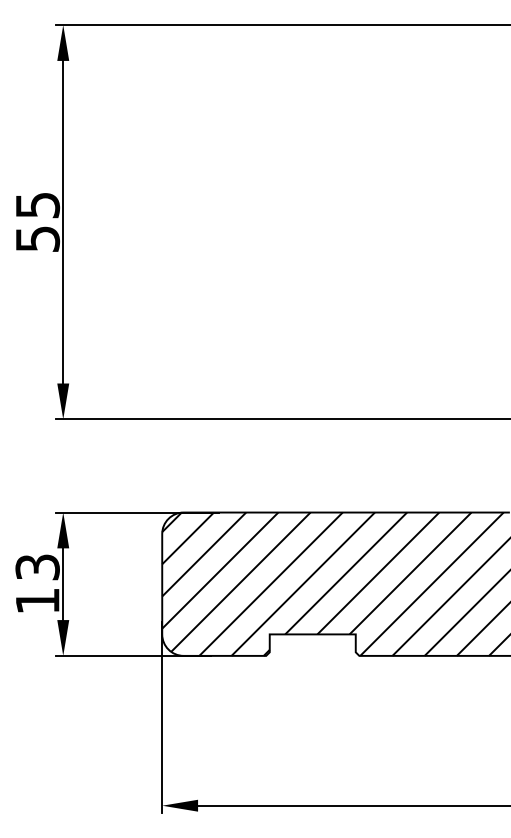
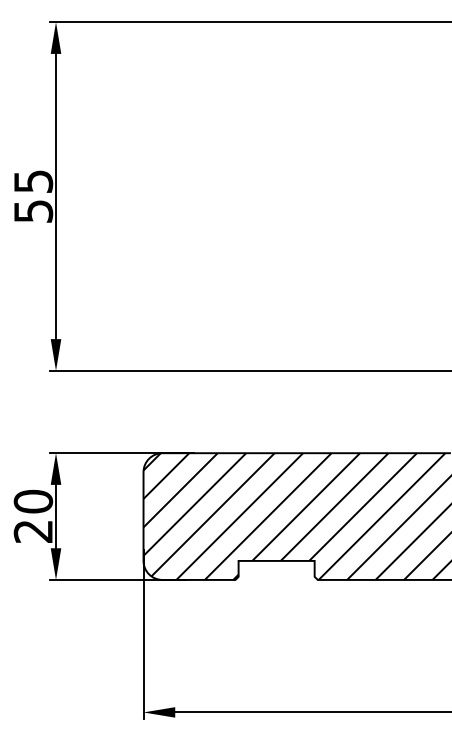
text: (37, 582) -> (33, 515), 13 -> 20

